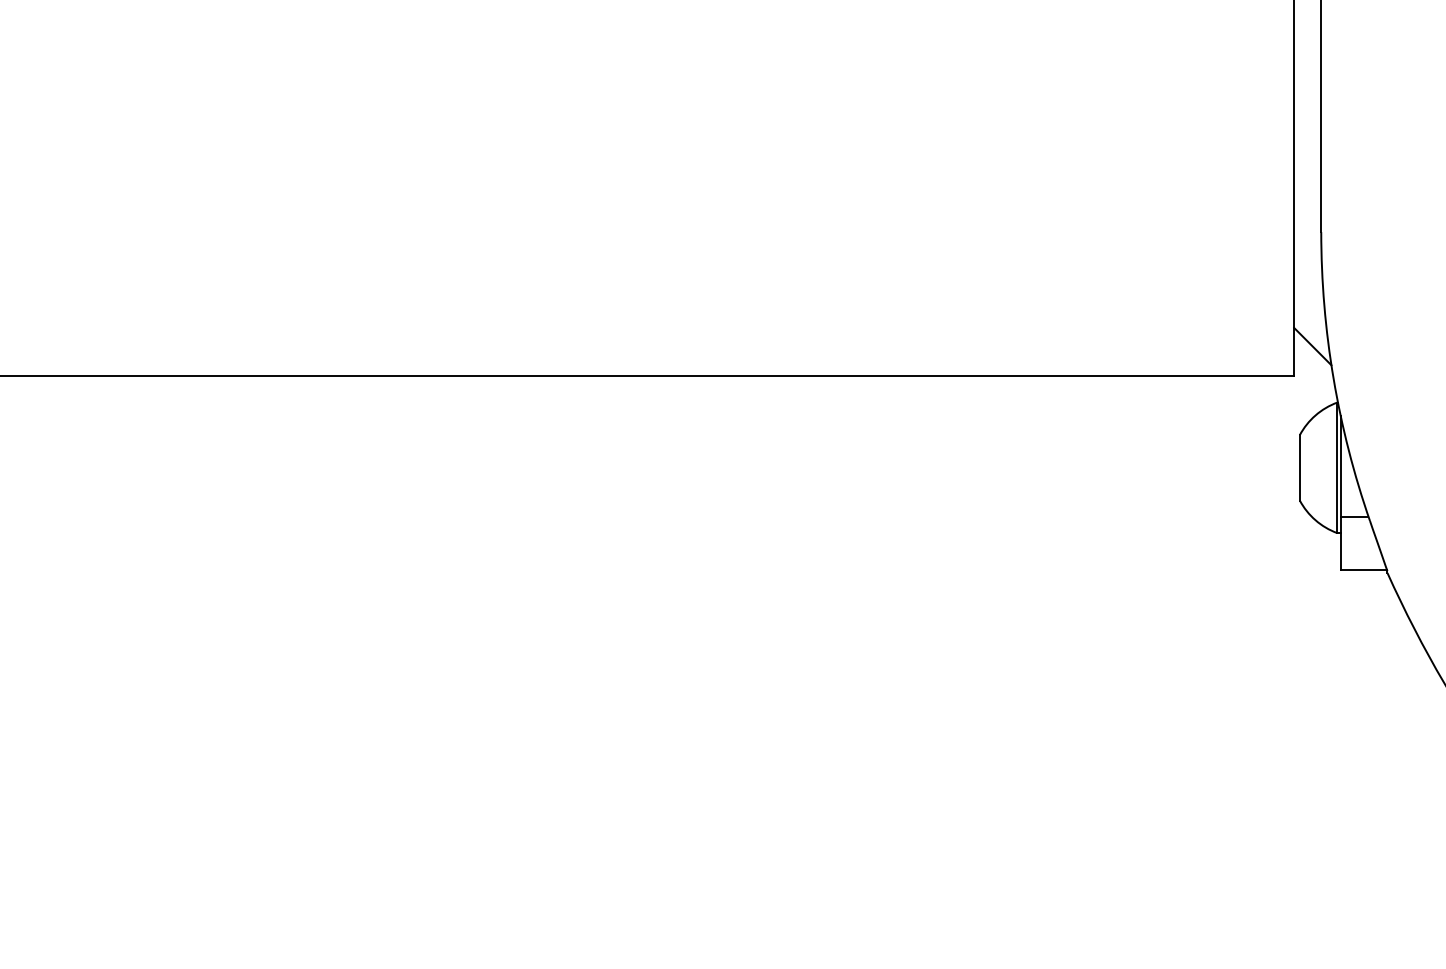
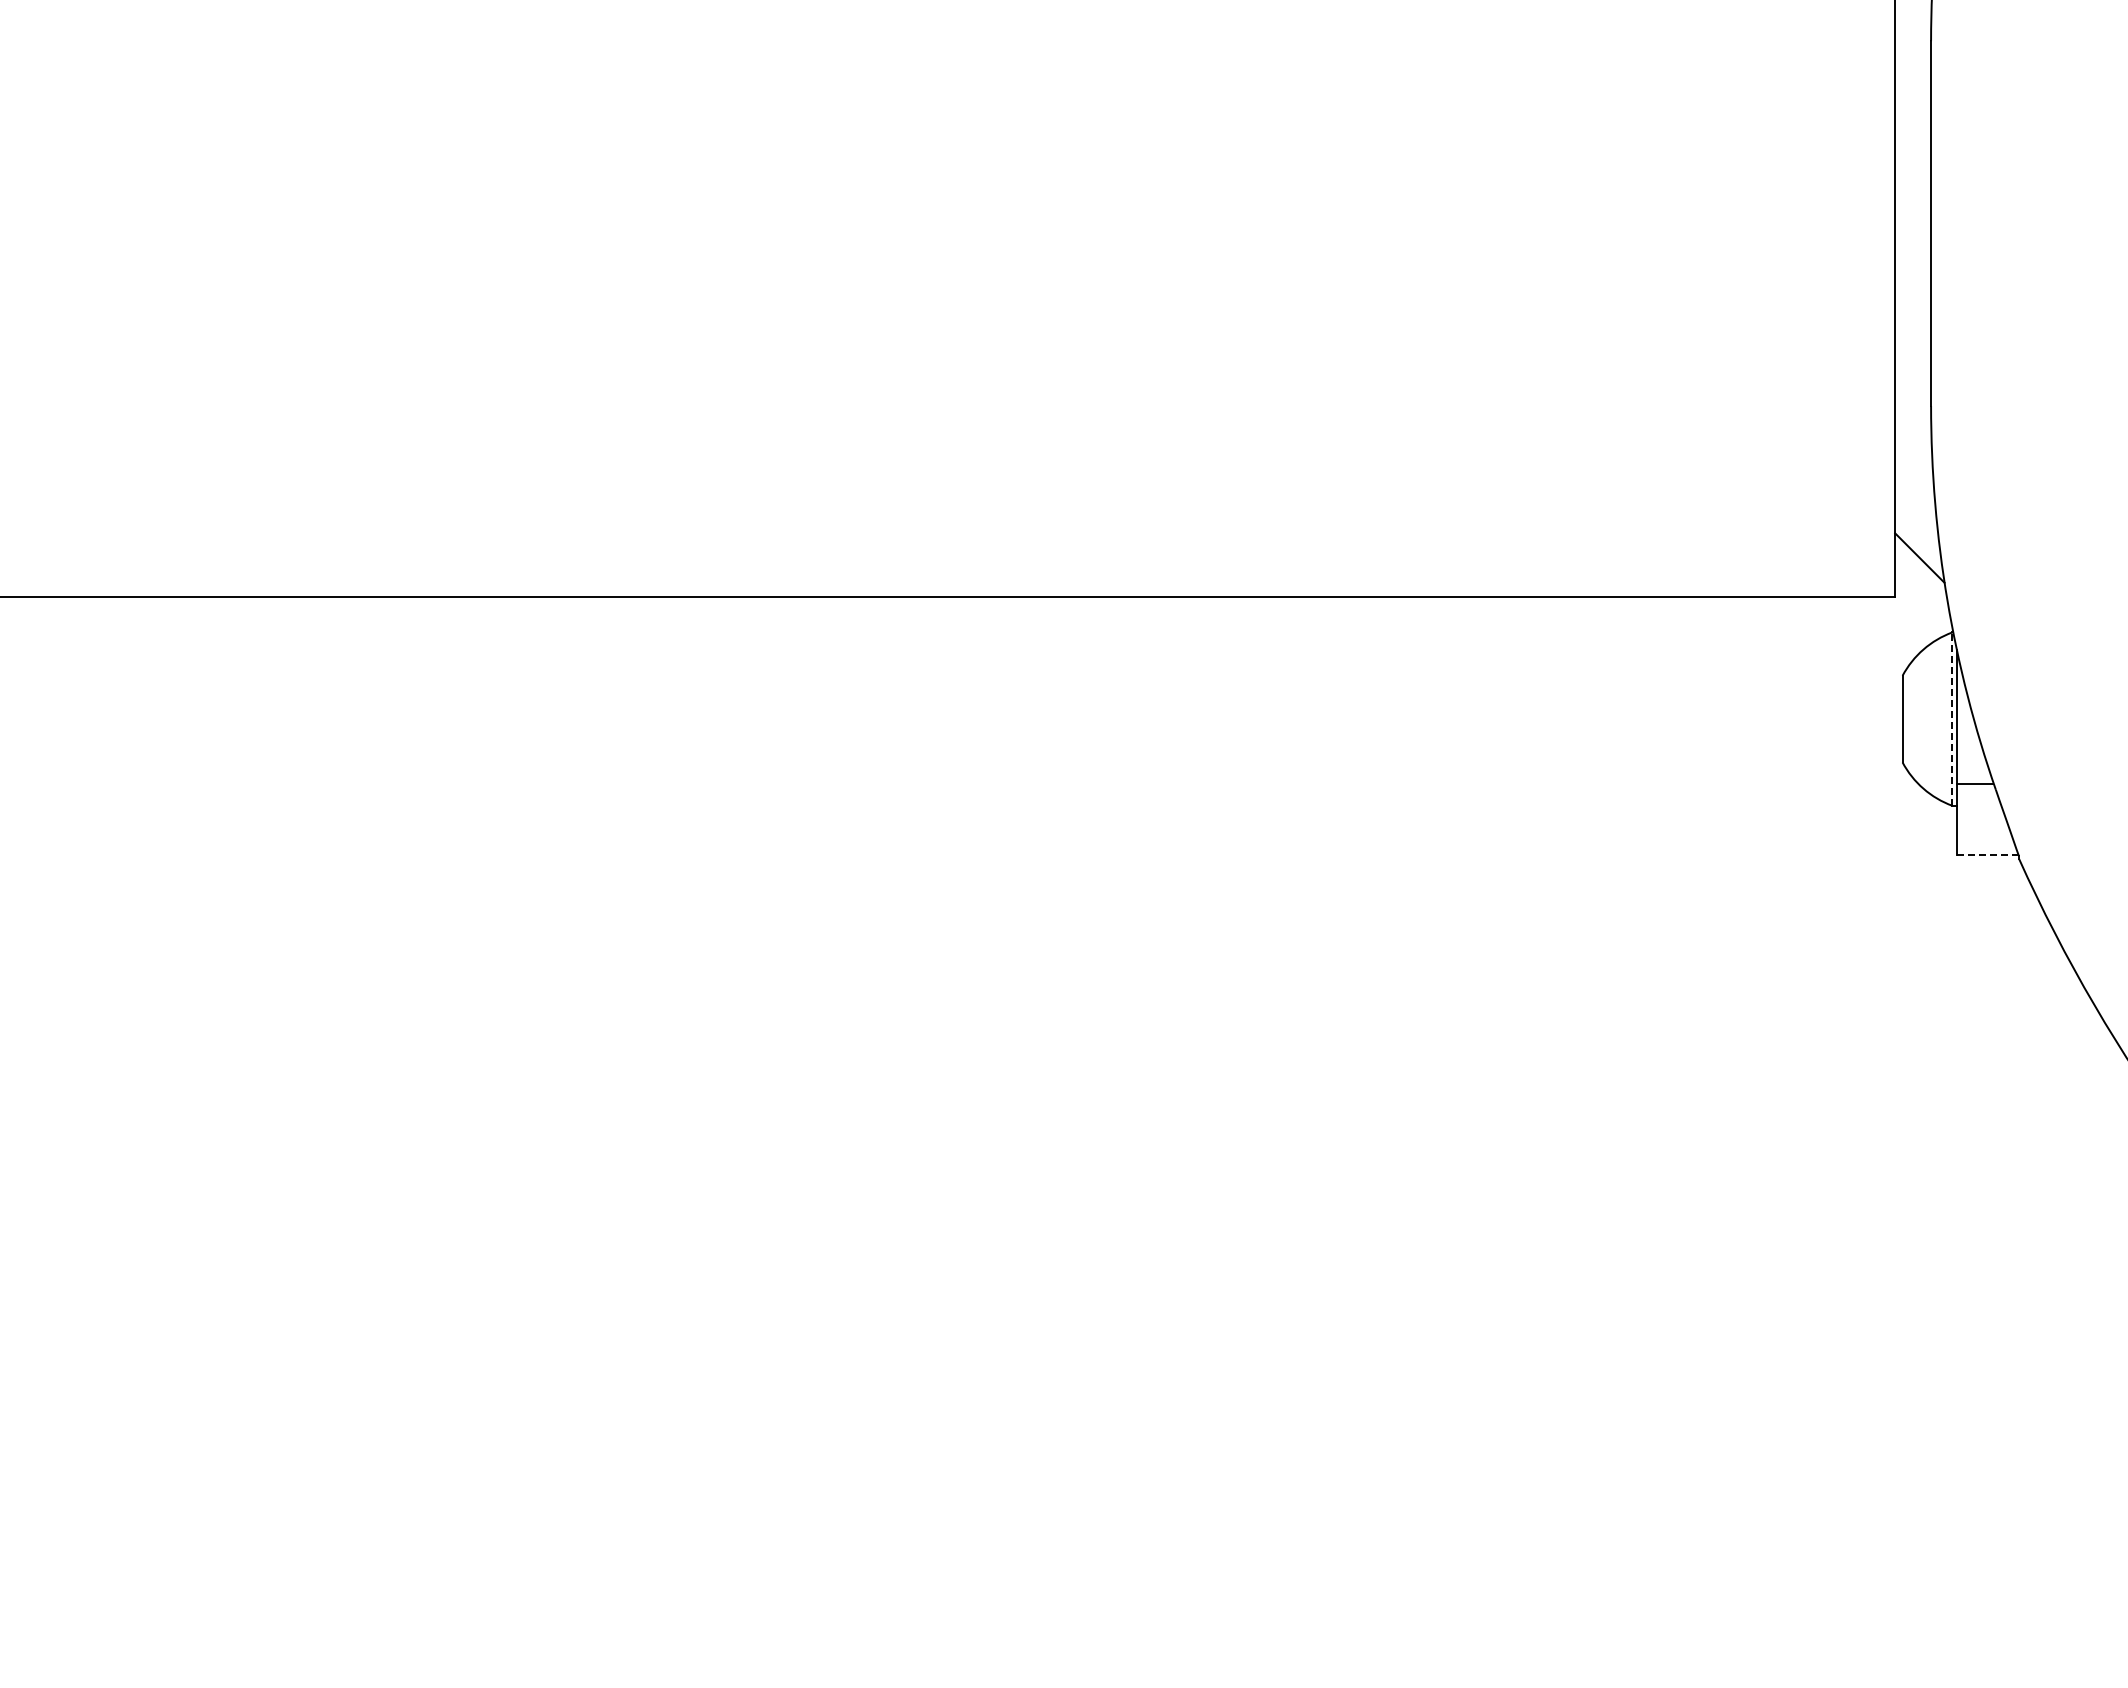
line: (1337, 468) -> (1952, 719), solid -> dashed
line: (1364, 570) -> (1988, 855), solid -> dashed

